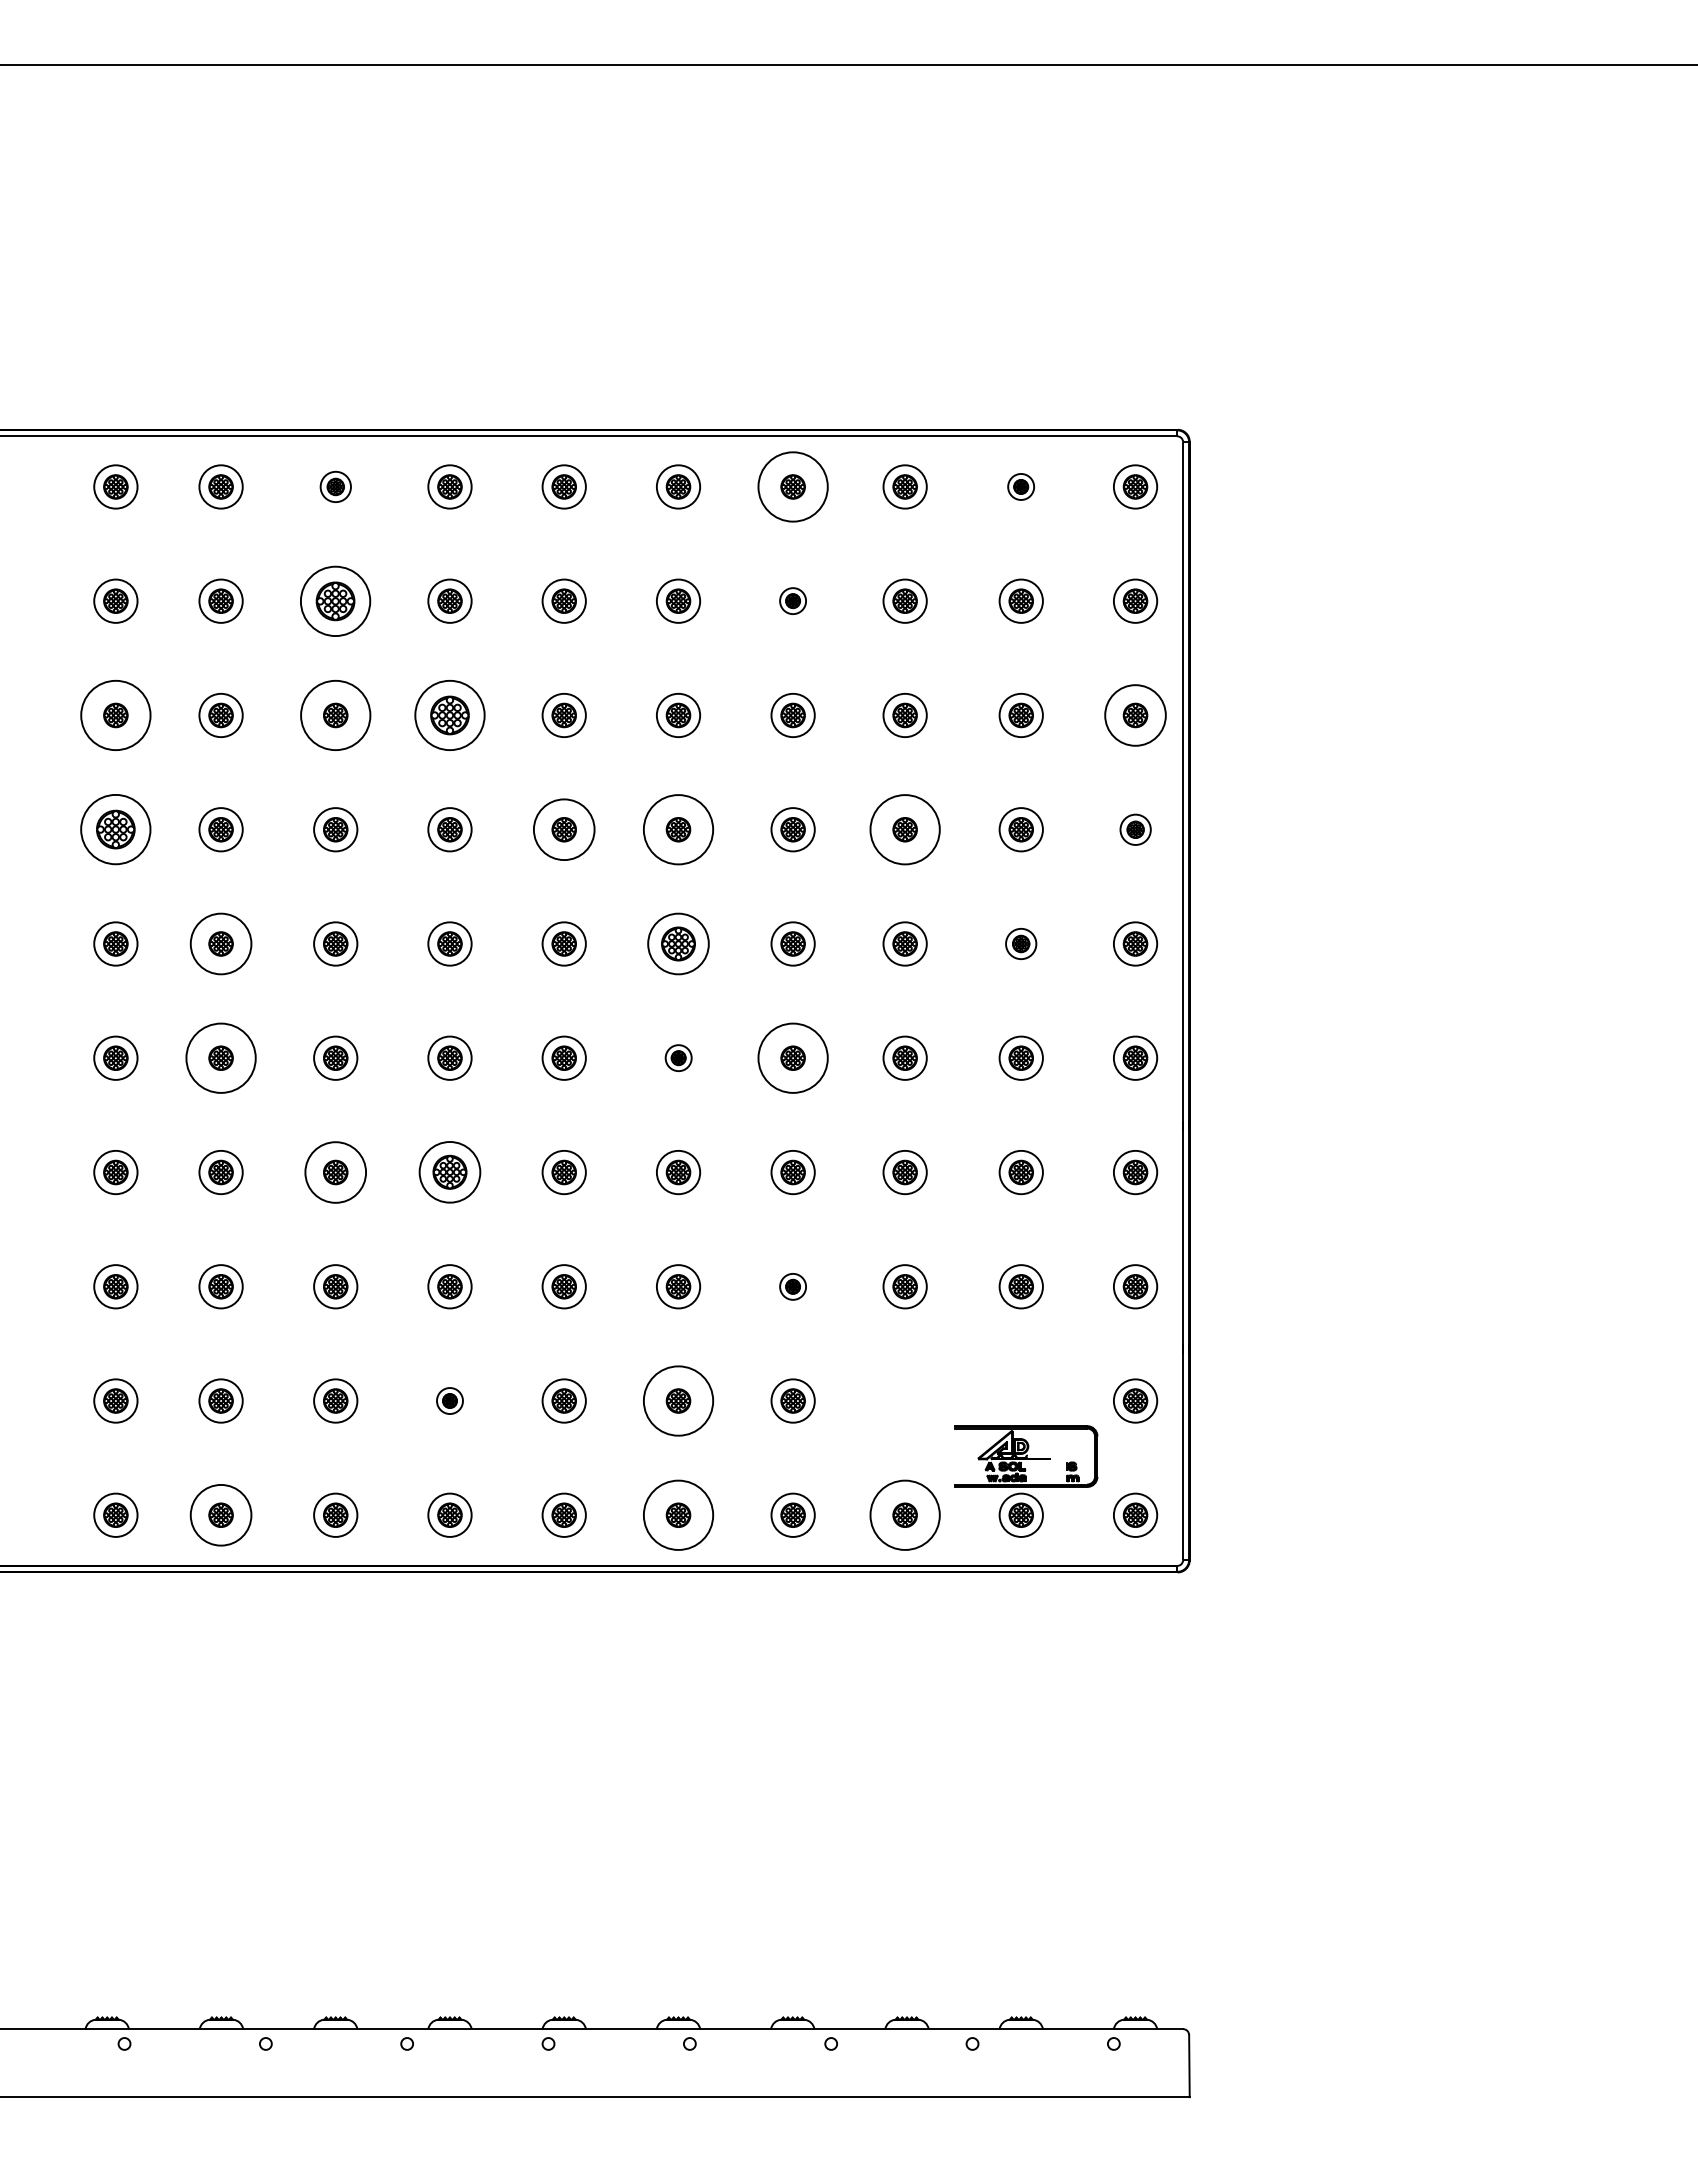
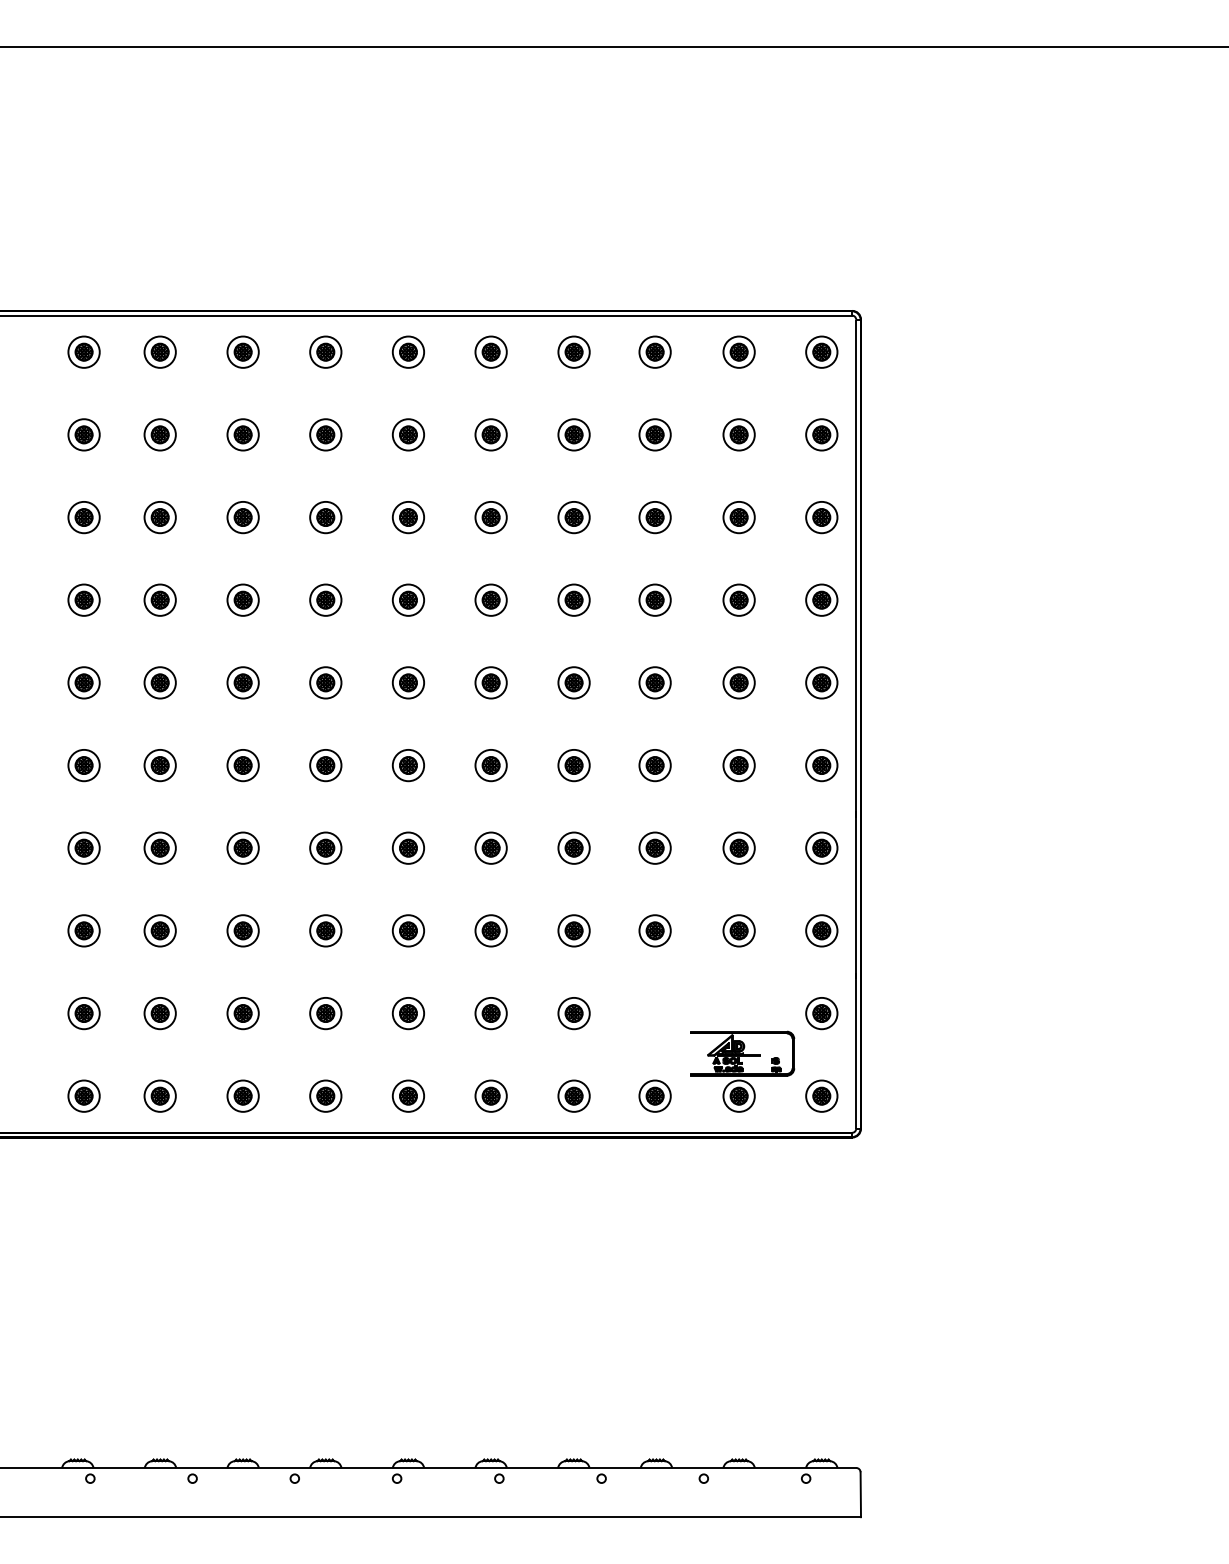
part: (335, 486) -> (242, 351), size x1.43
circle: (792, 486) -> (573, 351), size x0.62
part: (1020, 486) -> (738, 351), size x1.67
part: (335, 600) -> (242, 434), size x0.62
part: (792, 600) -> (573, 434), size x1.67
circle: (115, 715) -> (83, 517), size x0.62
circle: (335, 715) -> (242, 517), size x0.62
part: (449, 715) -> (325, 517), size x0.62
circle: (1135, 715) -> (821, 517), size x0.71
part: (115, 829) -> (83, 600), size x0.62
circle: (563, 829) -> (407, 600), size x0.71
circle: (678, 829) -> (491, 600), size x0.62
circle: (904, 829) -> (654, 600), size x0.62
part: (1135, 829) -> (821, 600), size x1.43
circle: (220, 943) -> (159, 682), size x0.71
part: (678, 943) -> (491, 682), size x0.71
part: (1020, 943) -> (738, 682), size x1.43
circle: (220, 1057) -> (159, 764), size x0.62
part: (678, 1057) -> (491, 764), size x1.67
circle: (792, 1057) -> (573, 764), size x0.62
circle: (335, 1172) -> (242, 848), size x0.71
part: (449, 1172) -> (325, 848), size x0.71
part: (792, 1286) -> (573, 930), size x1.67
part: (449, 1400) -> (325, 1013), size x1.67
circle: (678, 1400) -> (491, 1013), size x0.62
circle: (220, 1514) -> (159, 1095), size x0.71
circle: (678, 1514) -> (491, 1095), size x0.62
circle: (904, 1514) -> (654, 1095), size x0.62

